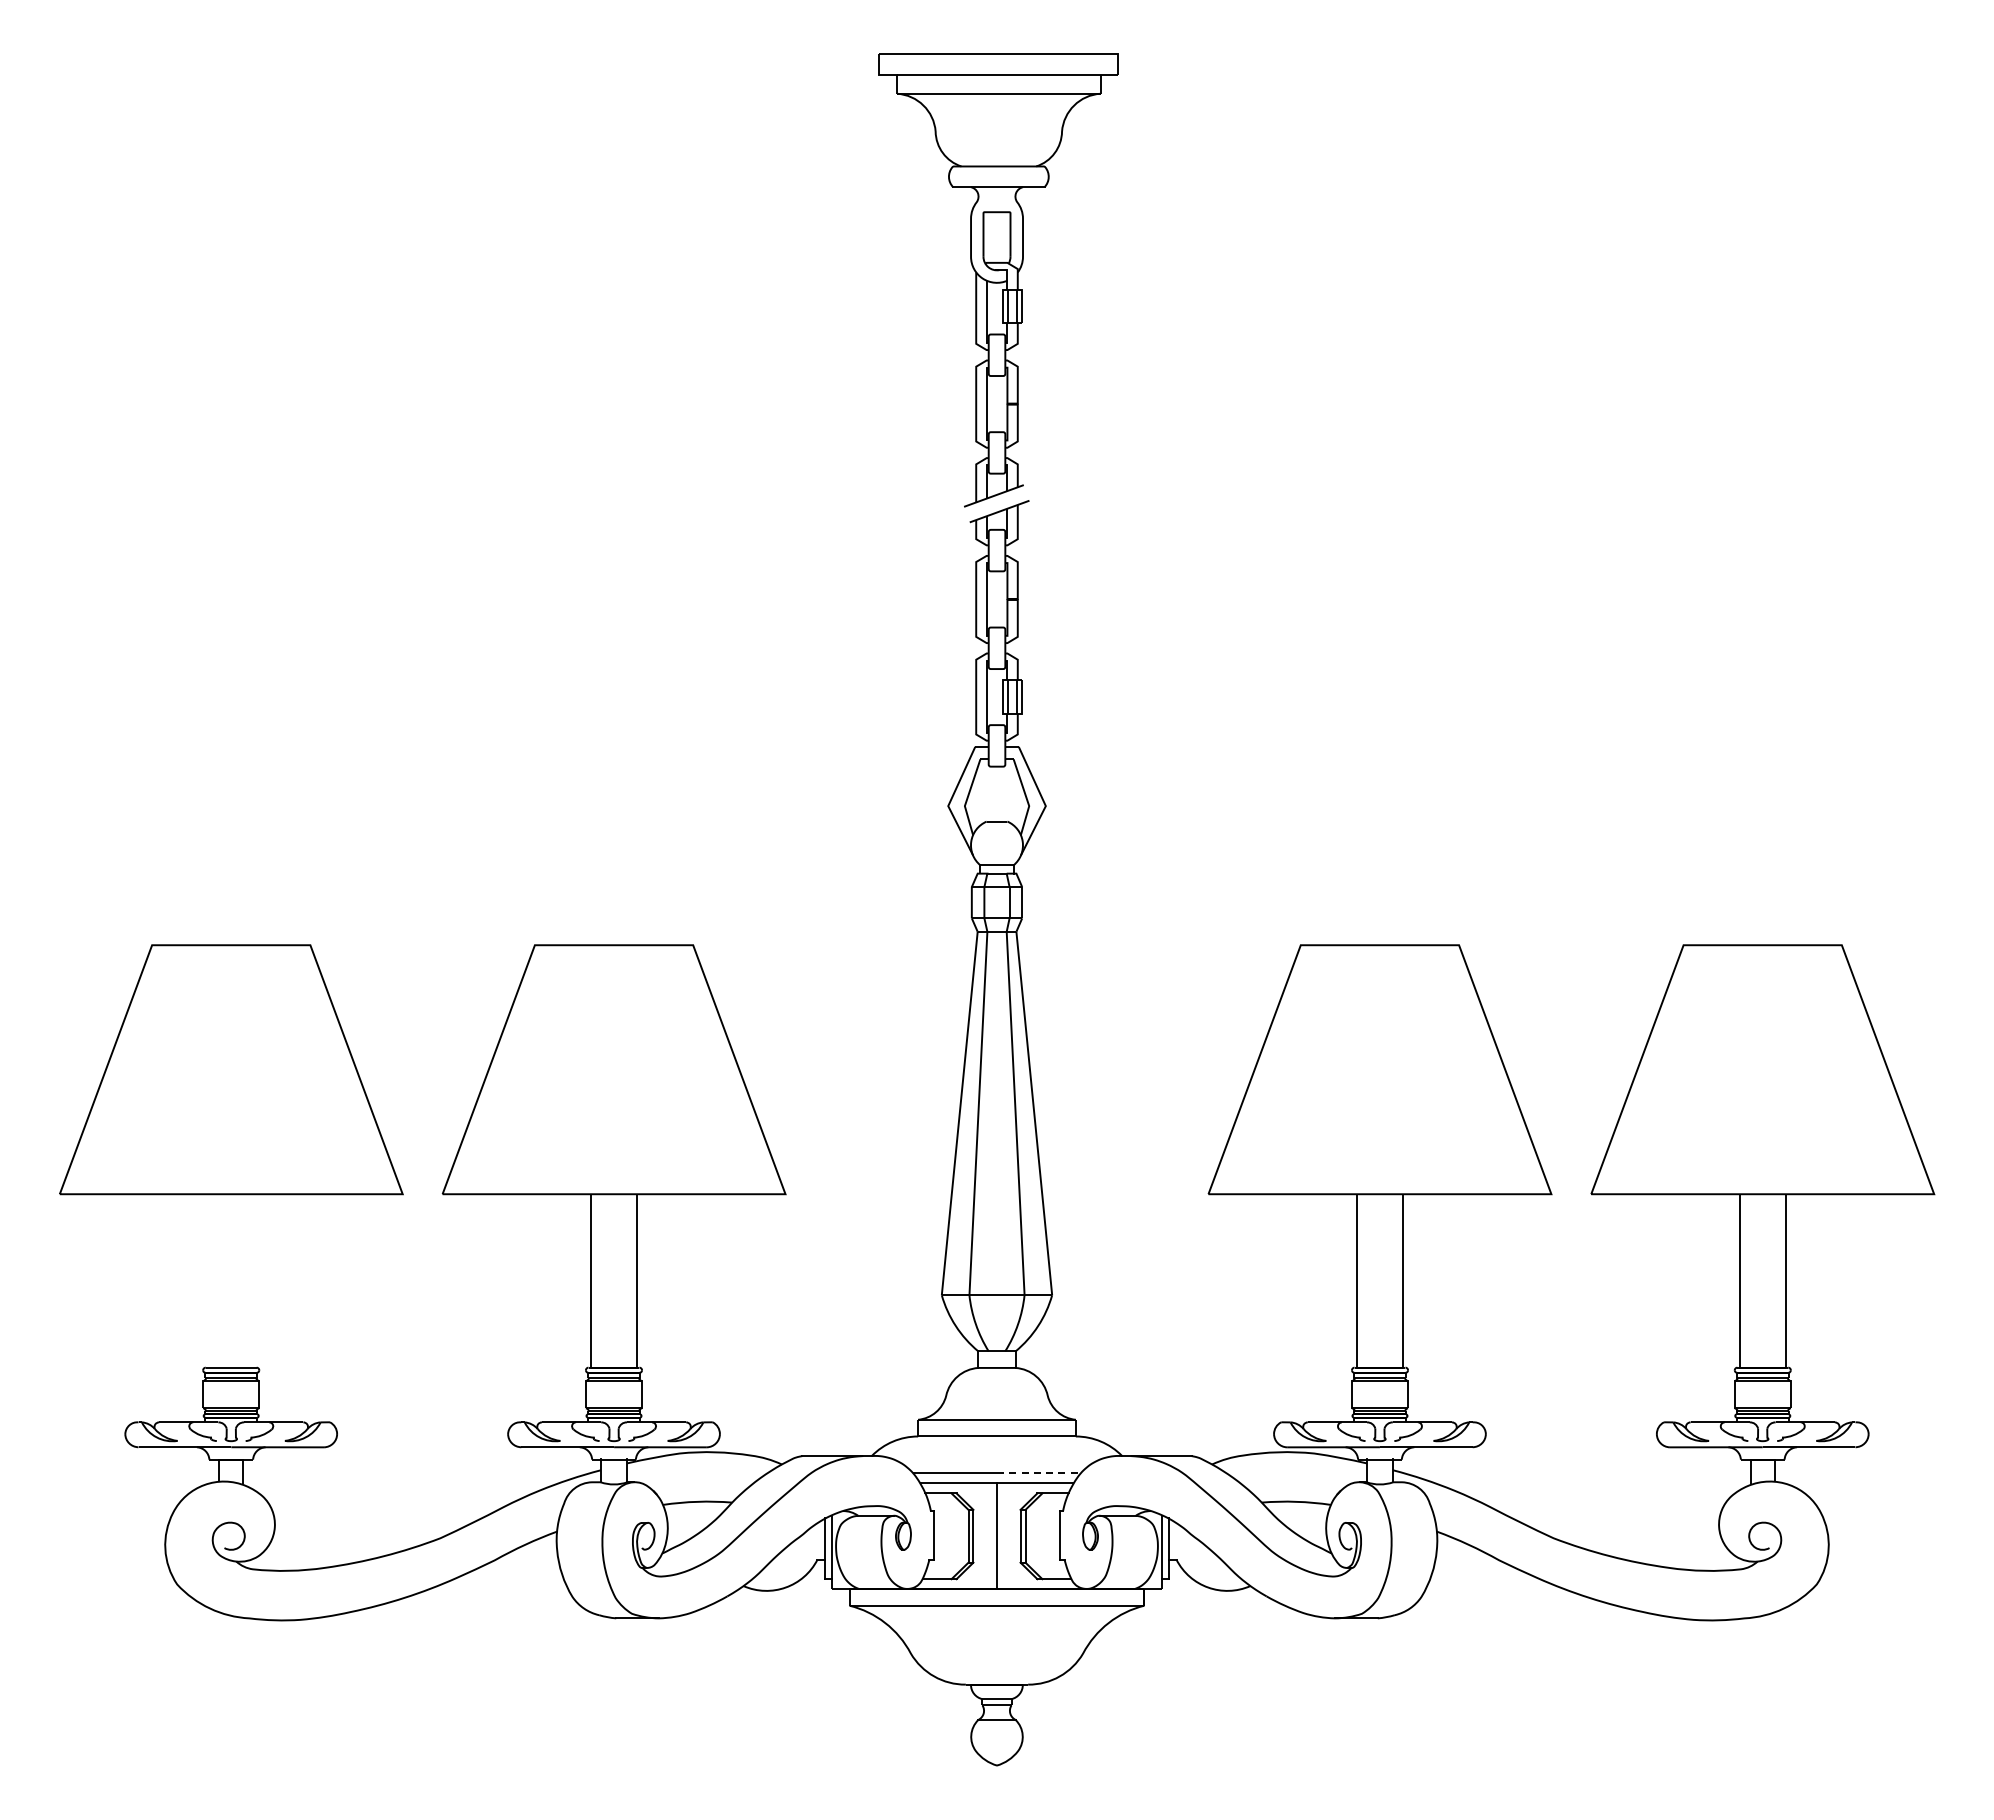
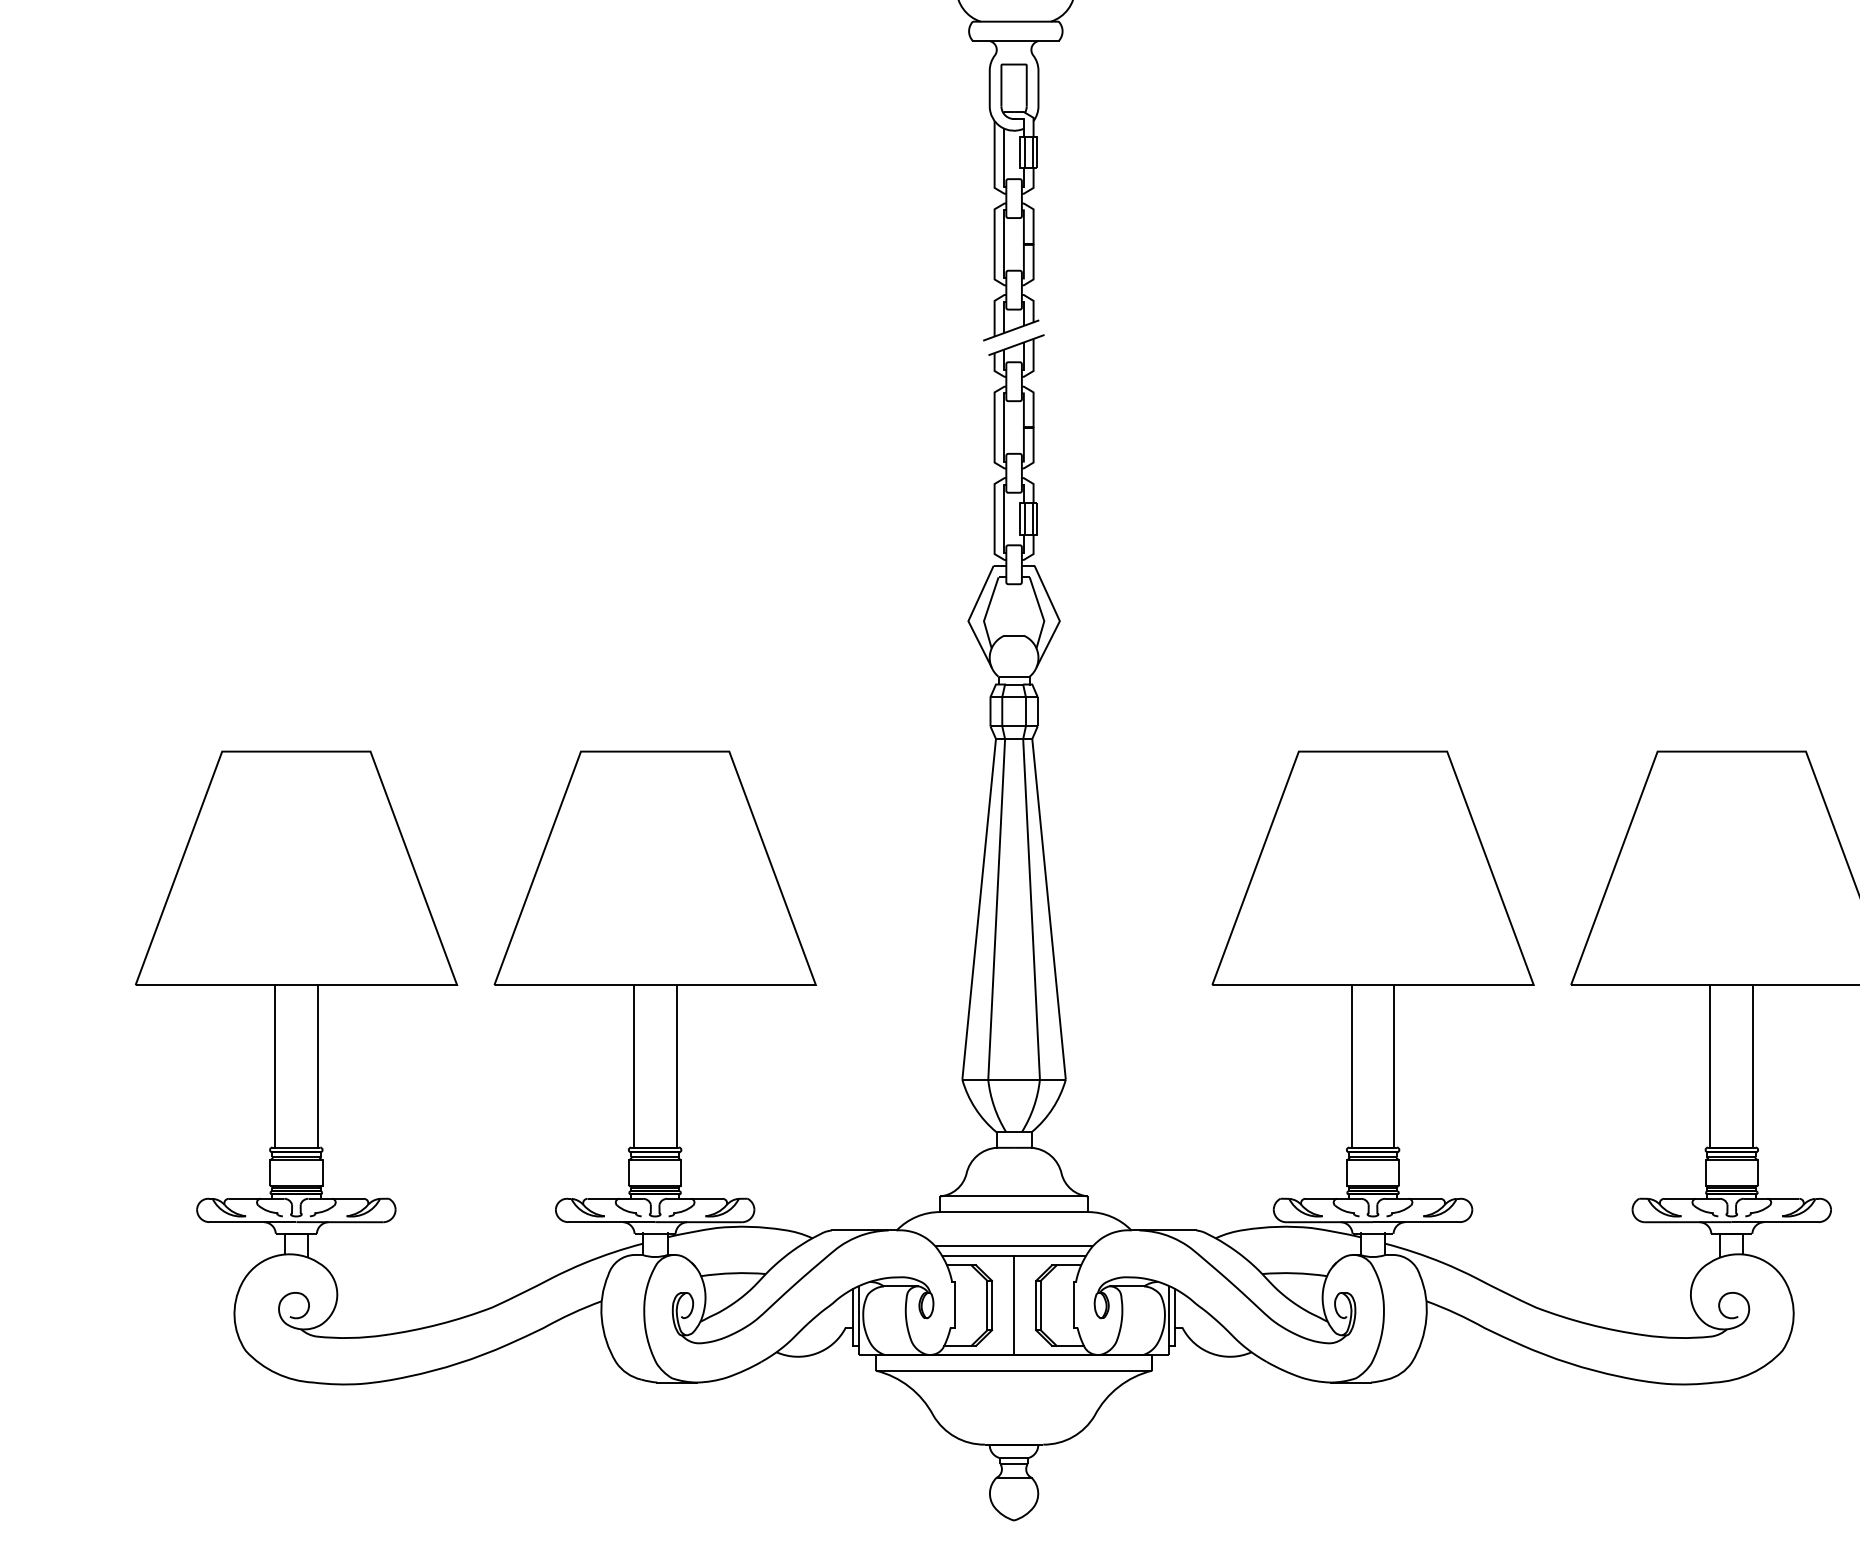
line: (208, 1280) -> (275, 1065), added
line: (254, 1280) -> (318, 1065), added
line: (1039, 1472) -> (1053, 1245), dashed -> solid

